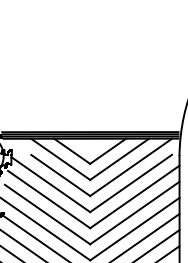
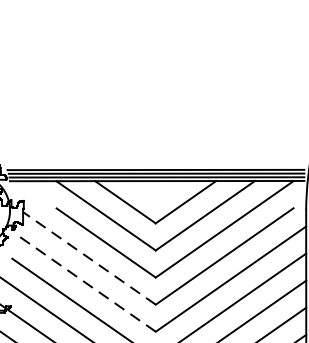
line: (50, 184) -> (88, 258), solid -> dashed
line: (48, 199) -> (85, 283), solid -> dashed

